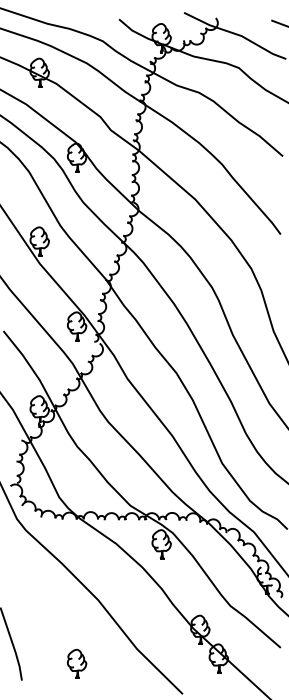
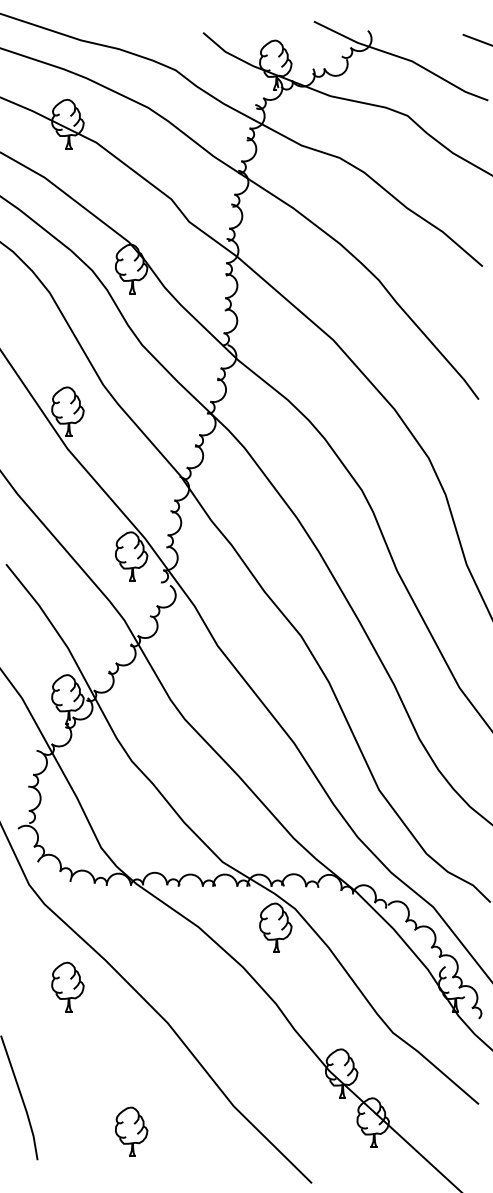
part: (39, 578) -> (67, 986), added

